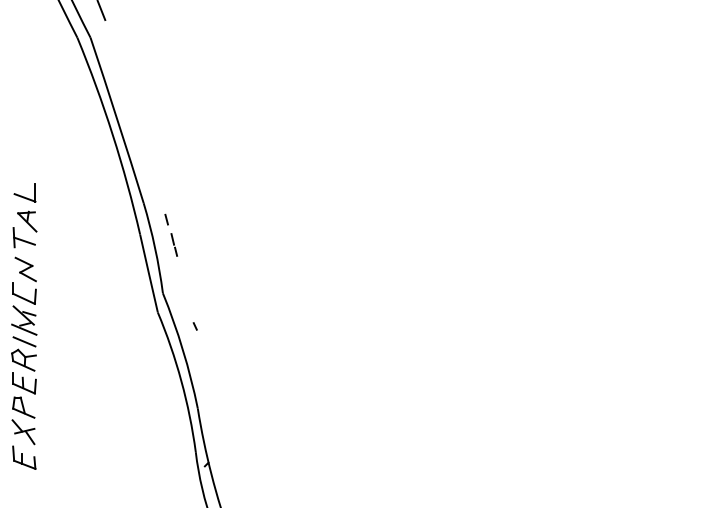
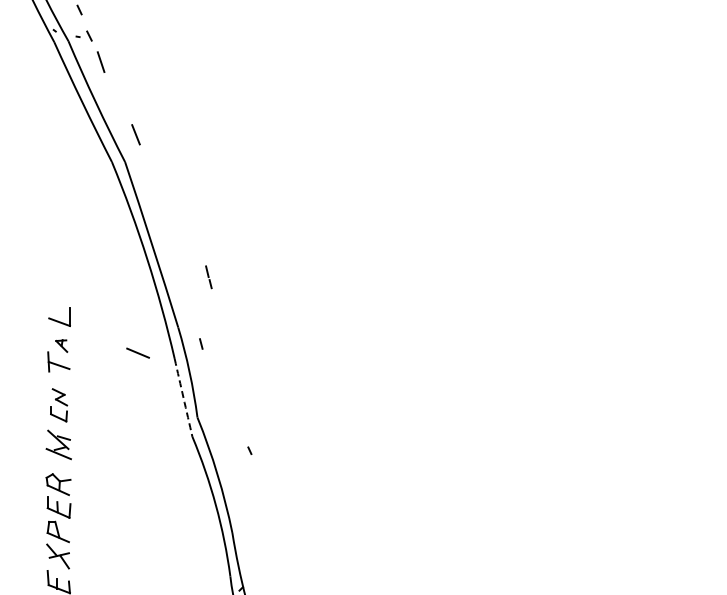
part: (26, 221) -> (61, 345), size x0.6
line: (173, 245) -> (208, 277), moved
arc: (148, 273) -> (183, 397), solid -> dashed
part: (23, 281) -> (58, 405), size x0.7
line: (194, 326) -> (249, 450), moved
line: (23, 341) -> (137, 352), moved

